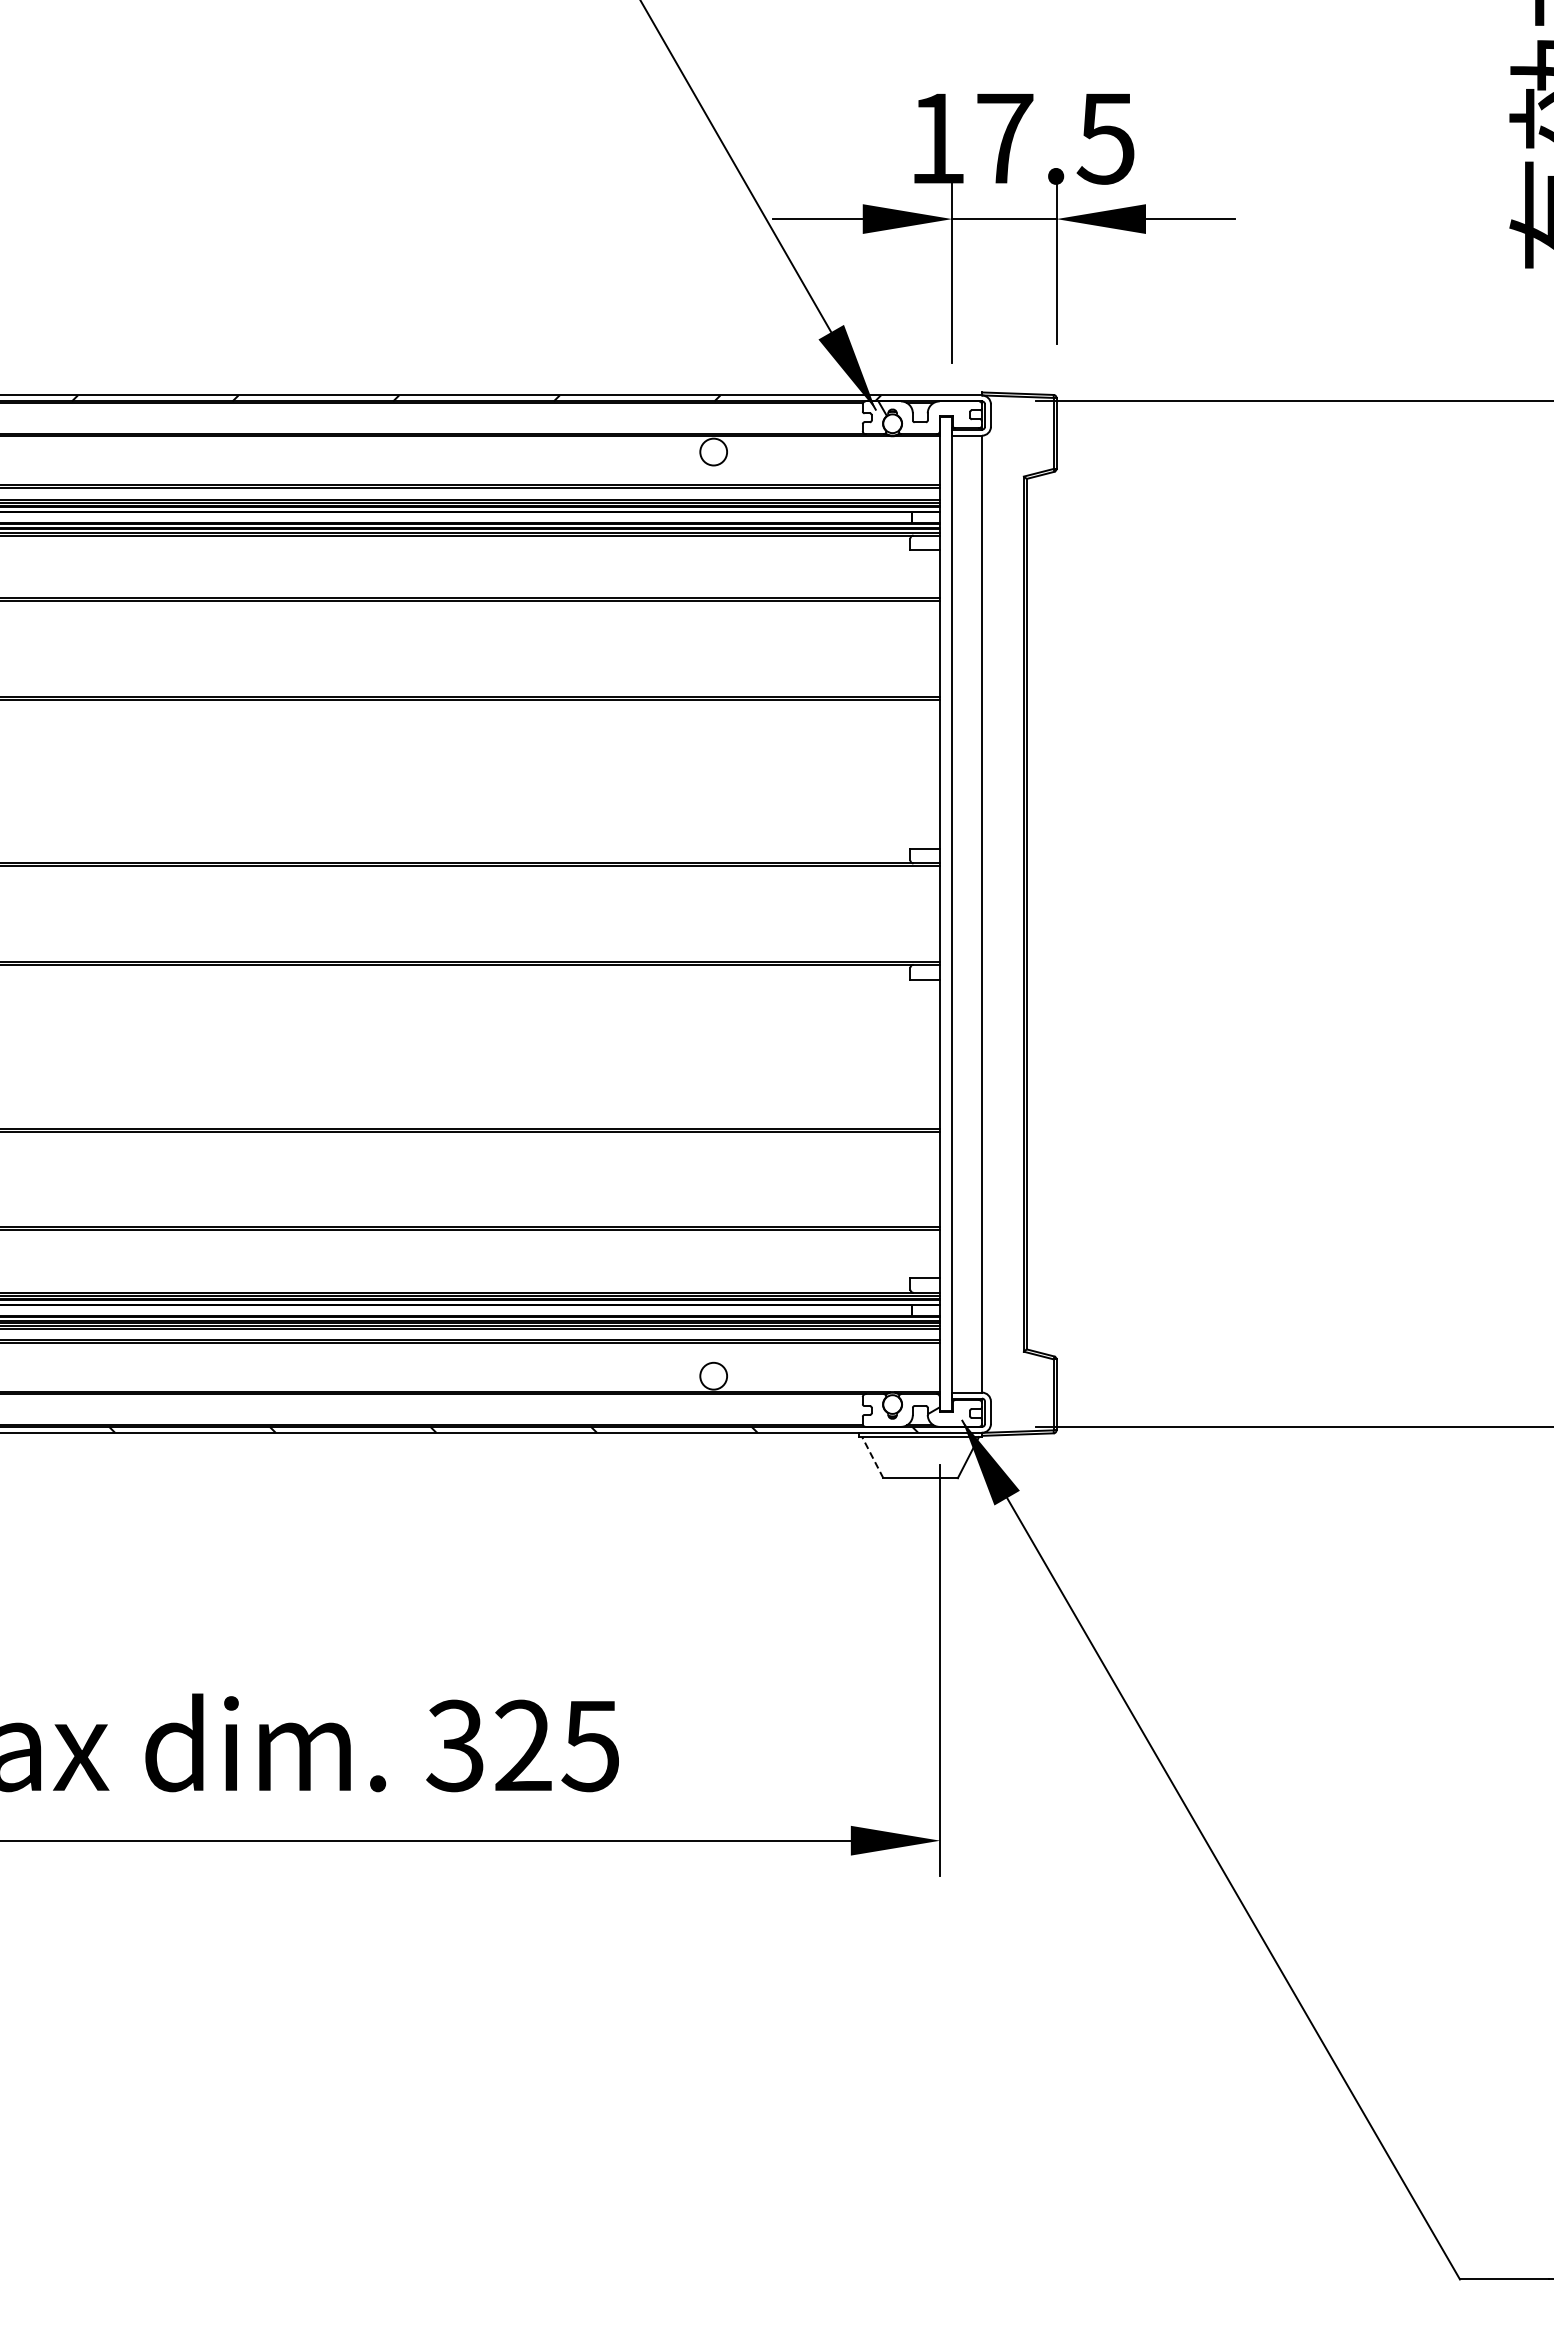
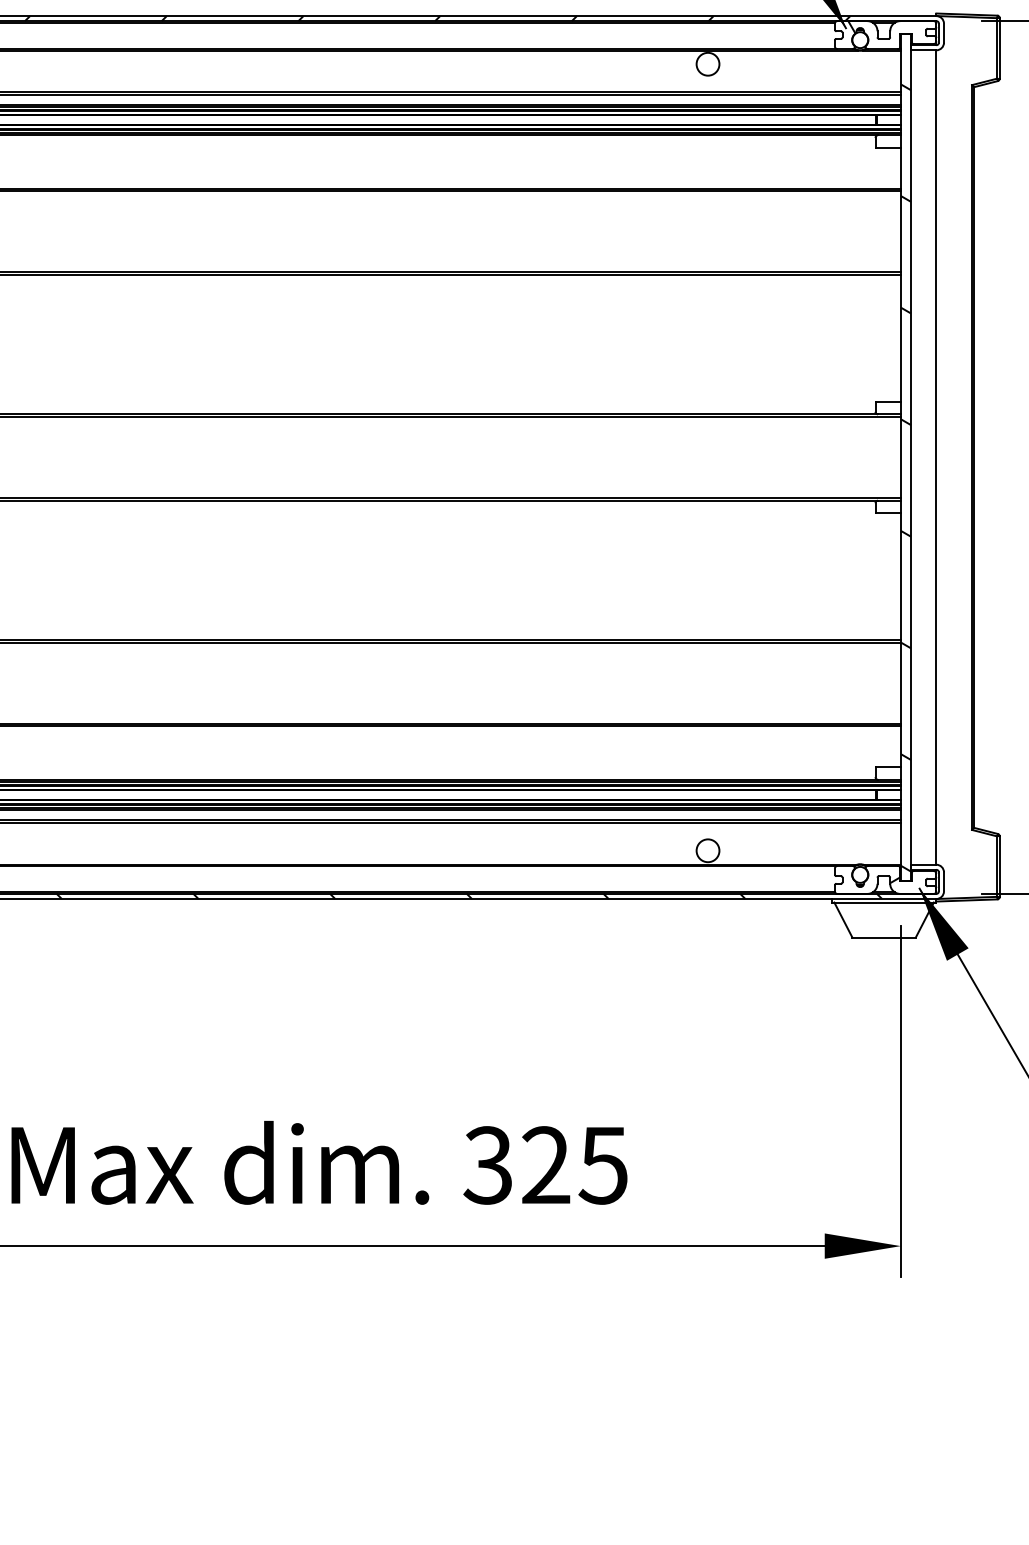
hatch: (946, 937) -> (906, 477), added
line: (872, 1457) -> (843, 919), dashed -> solid

